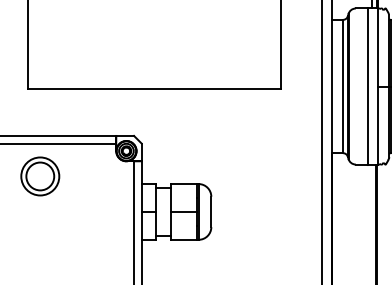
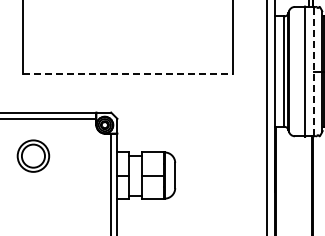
line: (378, 86) -> (313, 71), solid -> dashed
line: (154, 88) -> (128, 73), solid -> dashed
part: (40, 175) -> (33, 155), moved

